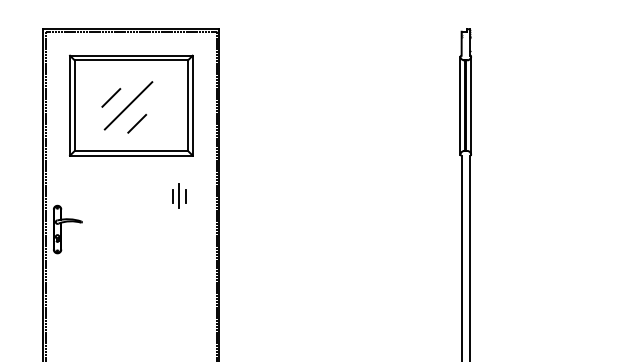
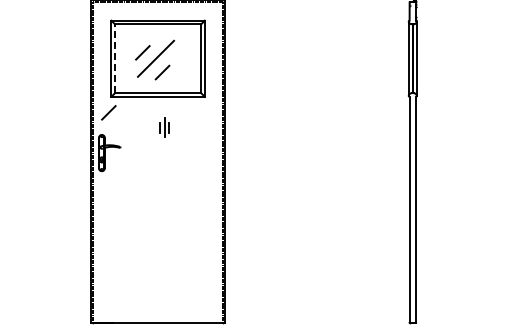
line: (75, 105) -> (115, 58), solid -> dashed
line: (66, 176) -> (108, 112), added
part: (179, 195) -> (164, 127), moved

